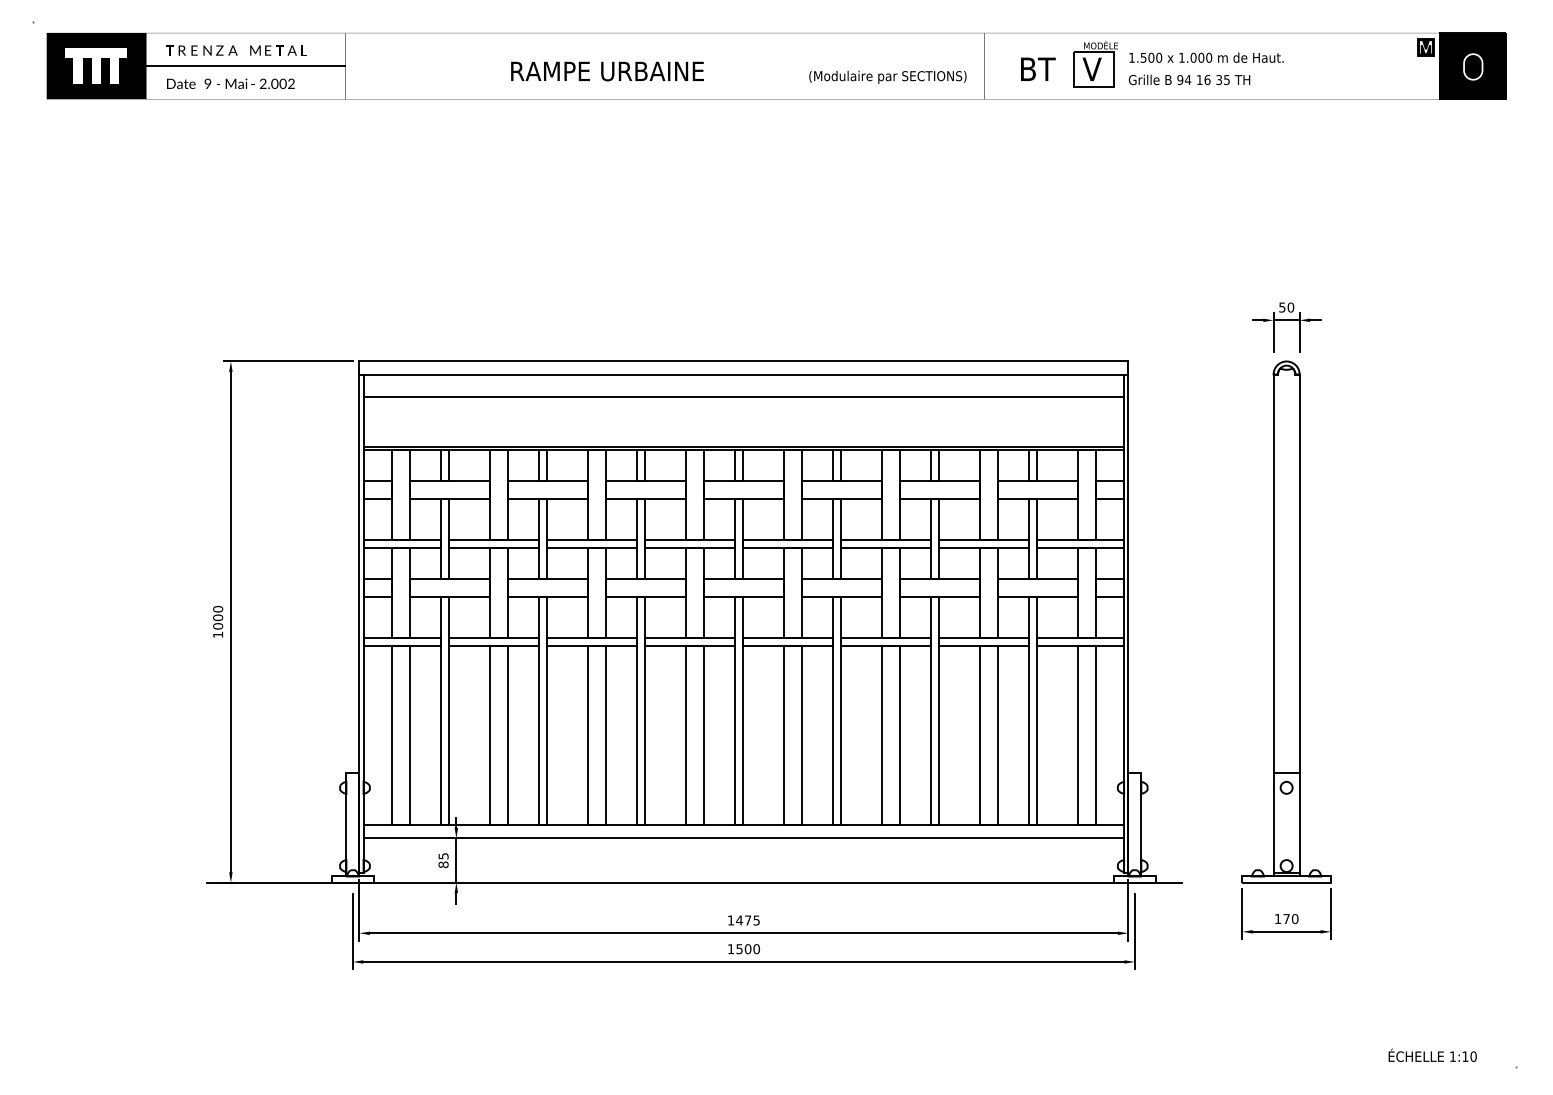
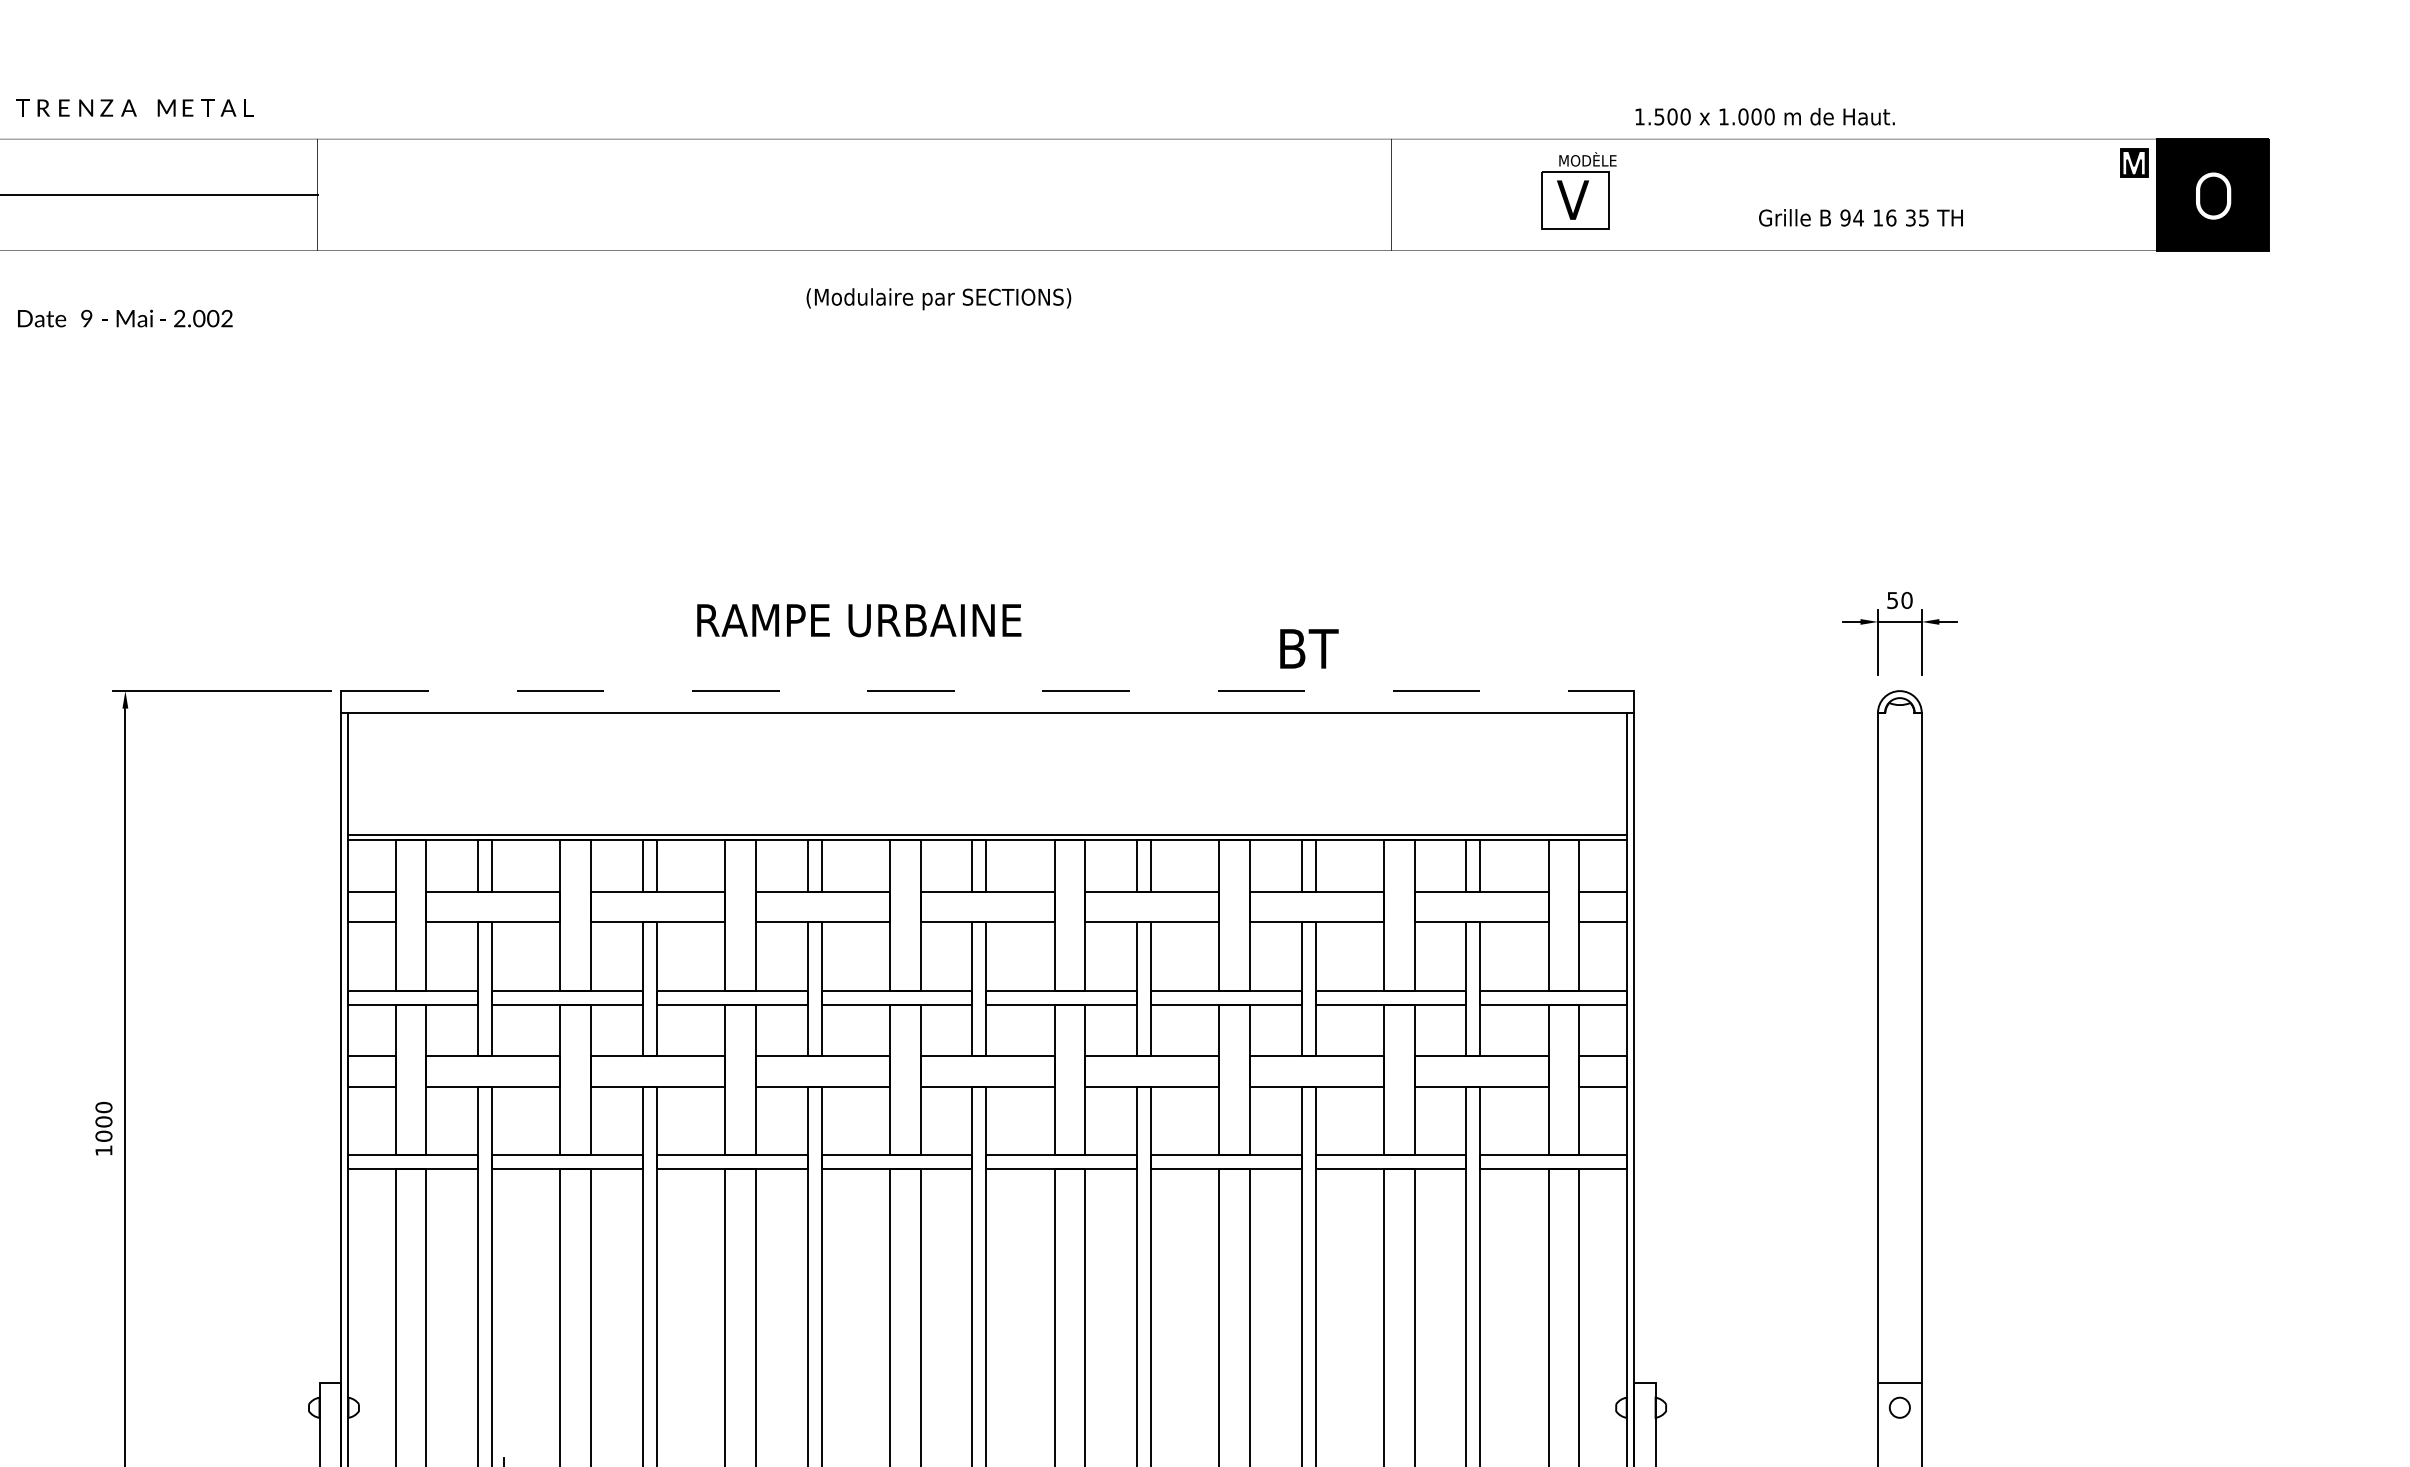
text: (236, 50) -> (134, 107), moved
text: (1206, 57) -> (1765, 116), moved
text: (1038, 68) -> (1309, 647), moved
text: (607, 71) -> (859, 620), moved
text: (887, 76) -> (938, 297), moved
text: (1189, 79) -> (1860, 217), moved
text: (230, 83) -> (124, 318), moved
line: (744, 361) -> (988, 691), solid -> dashed
line: (743, 397) -> (986, 751), removed

